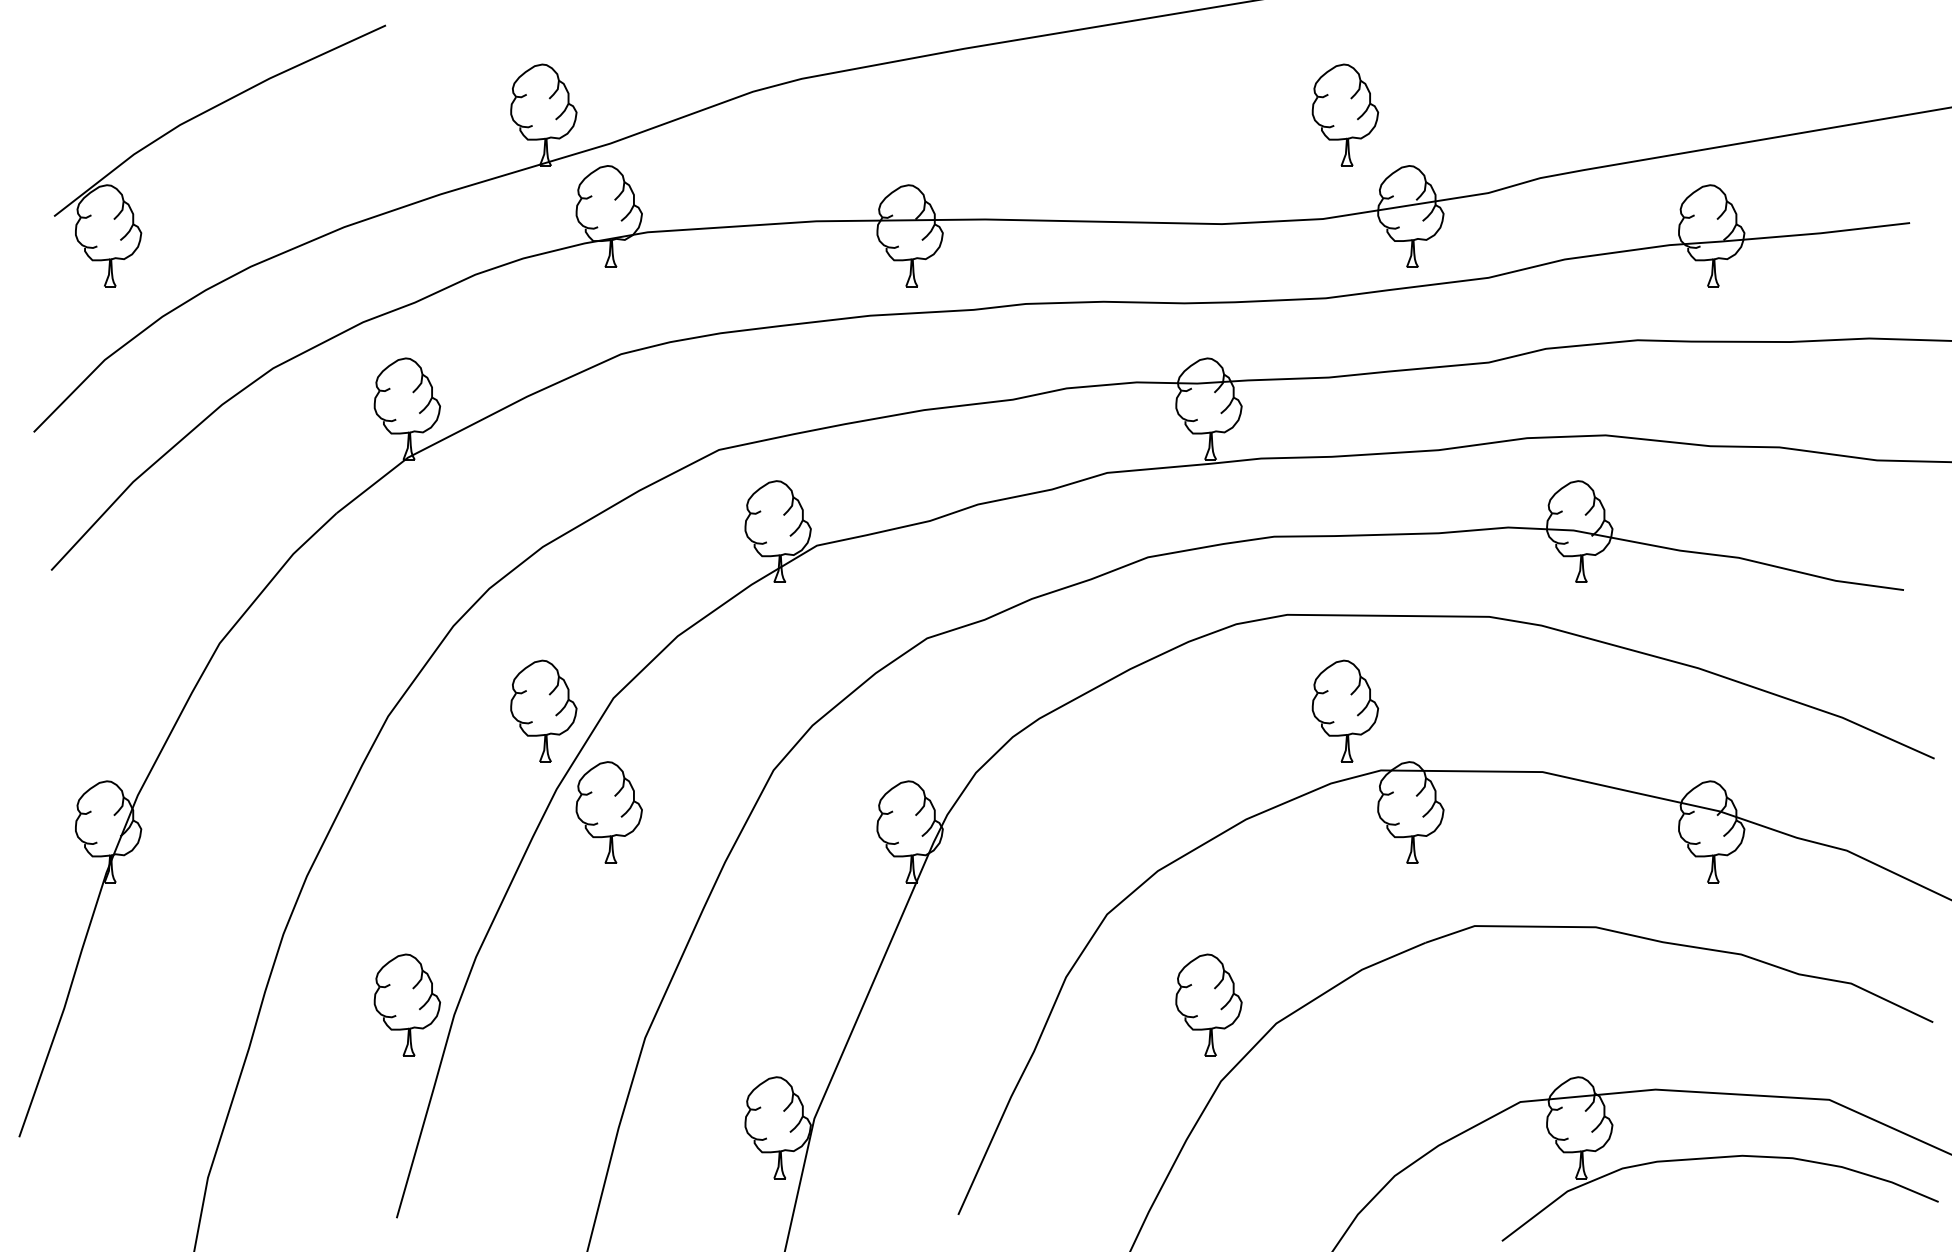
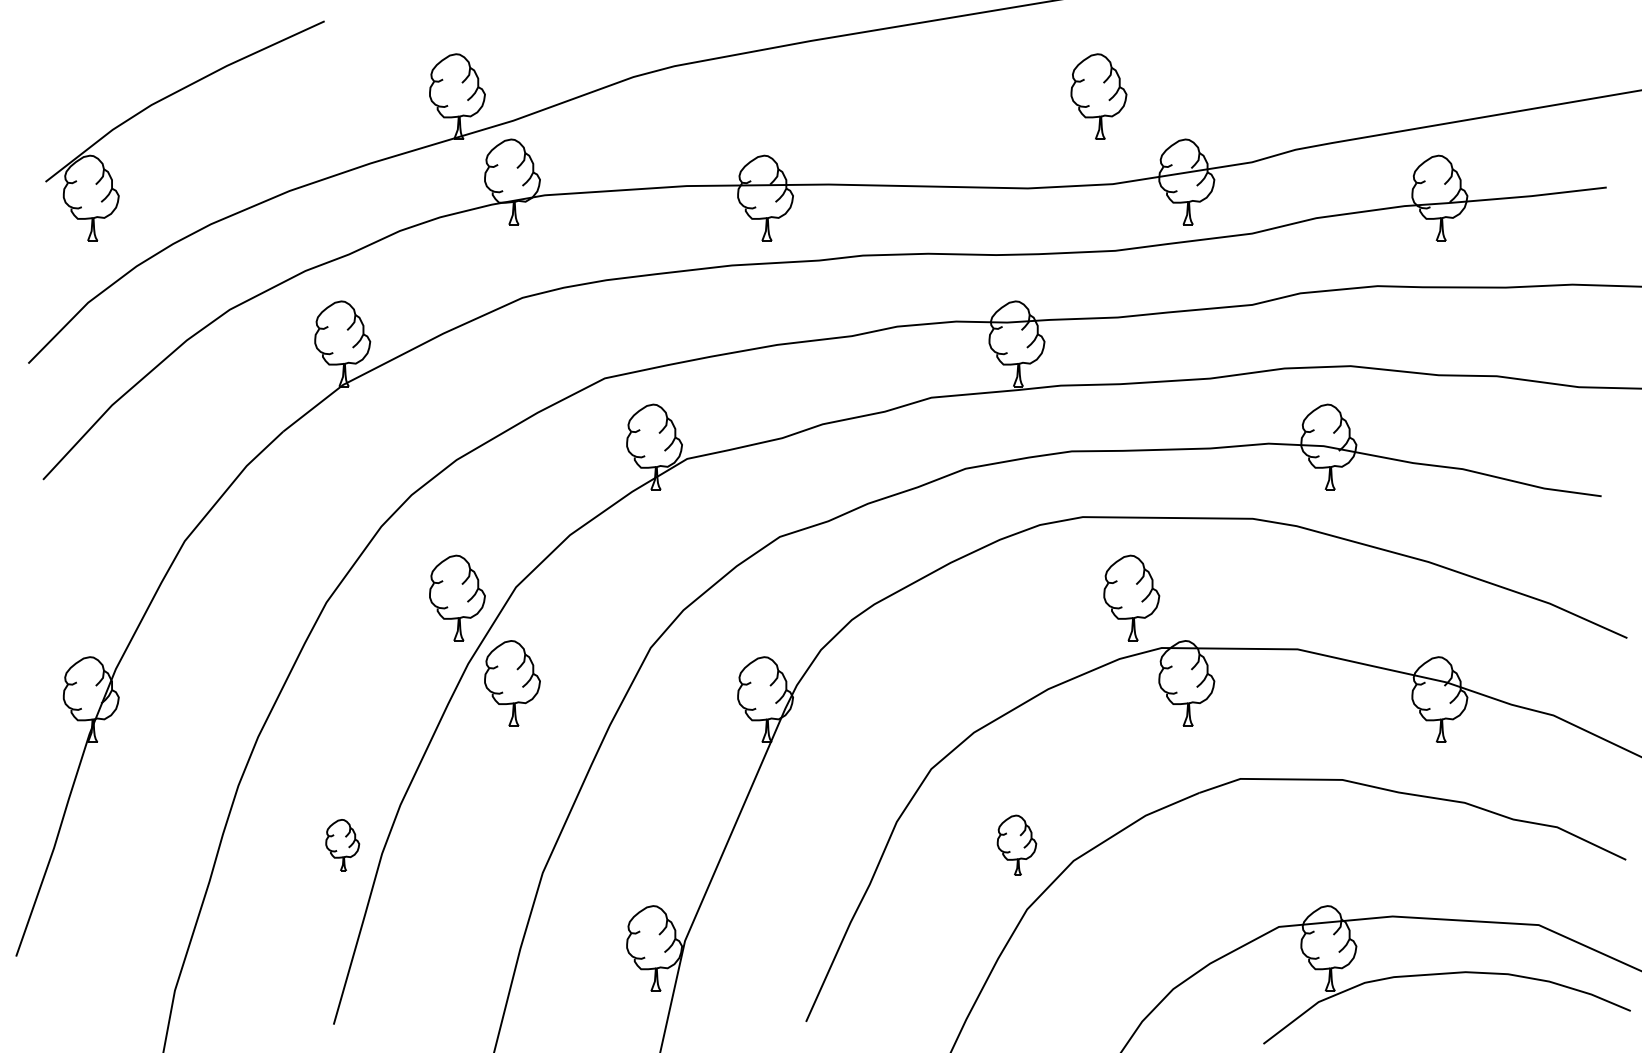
part: (1345, 114) -> (1099, 96), moved
part: (407, 1004) -> (342, 844), size x0.6
part: (1208, 1004) -> (1016, 844), size x0.7

